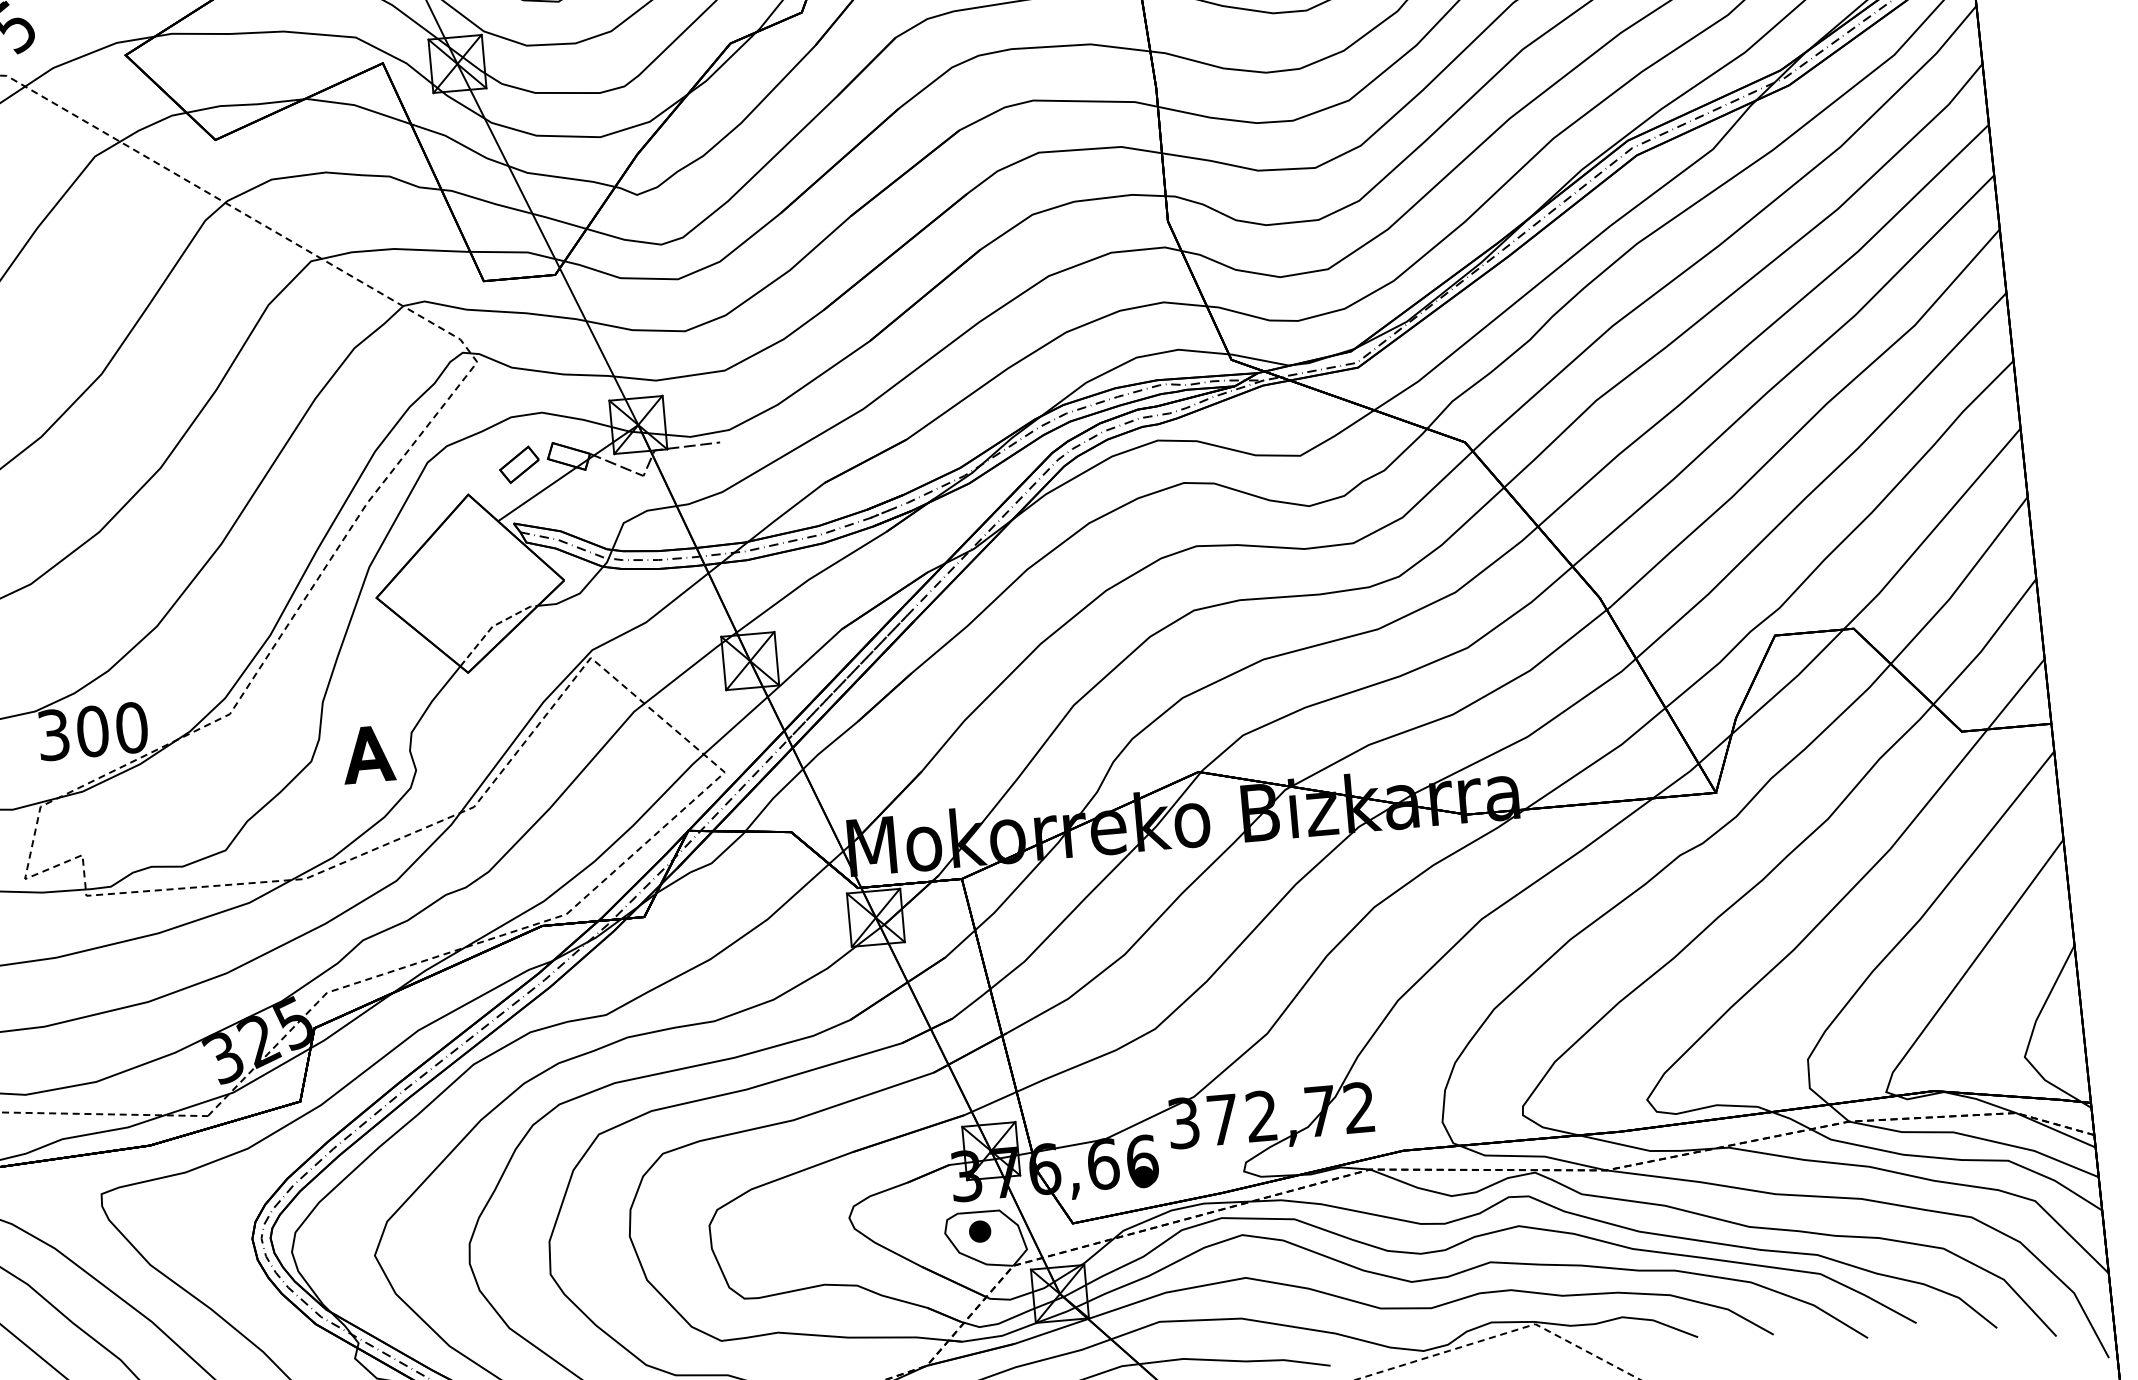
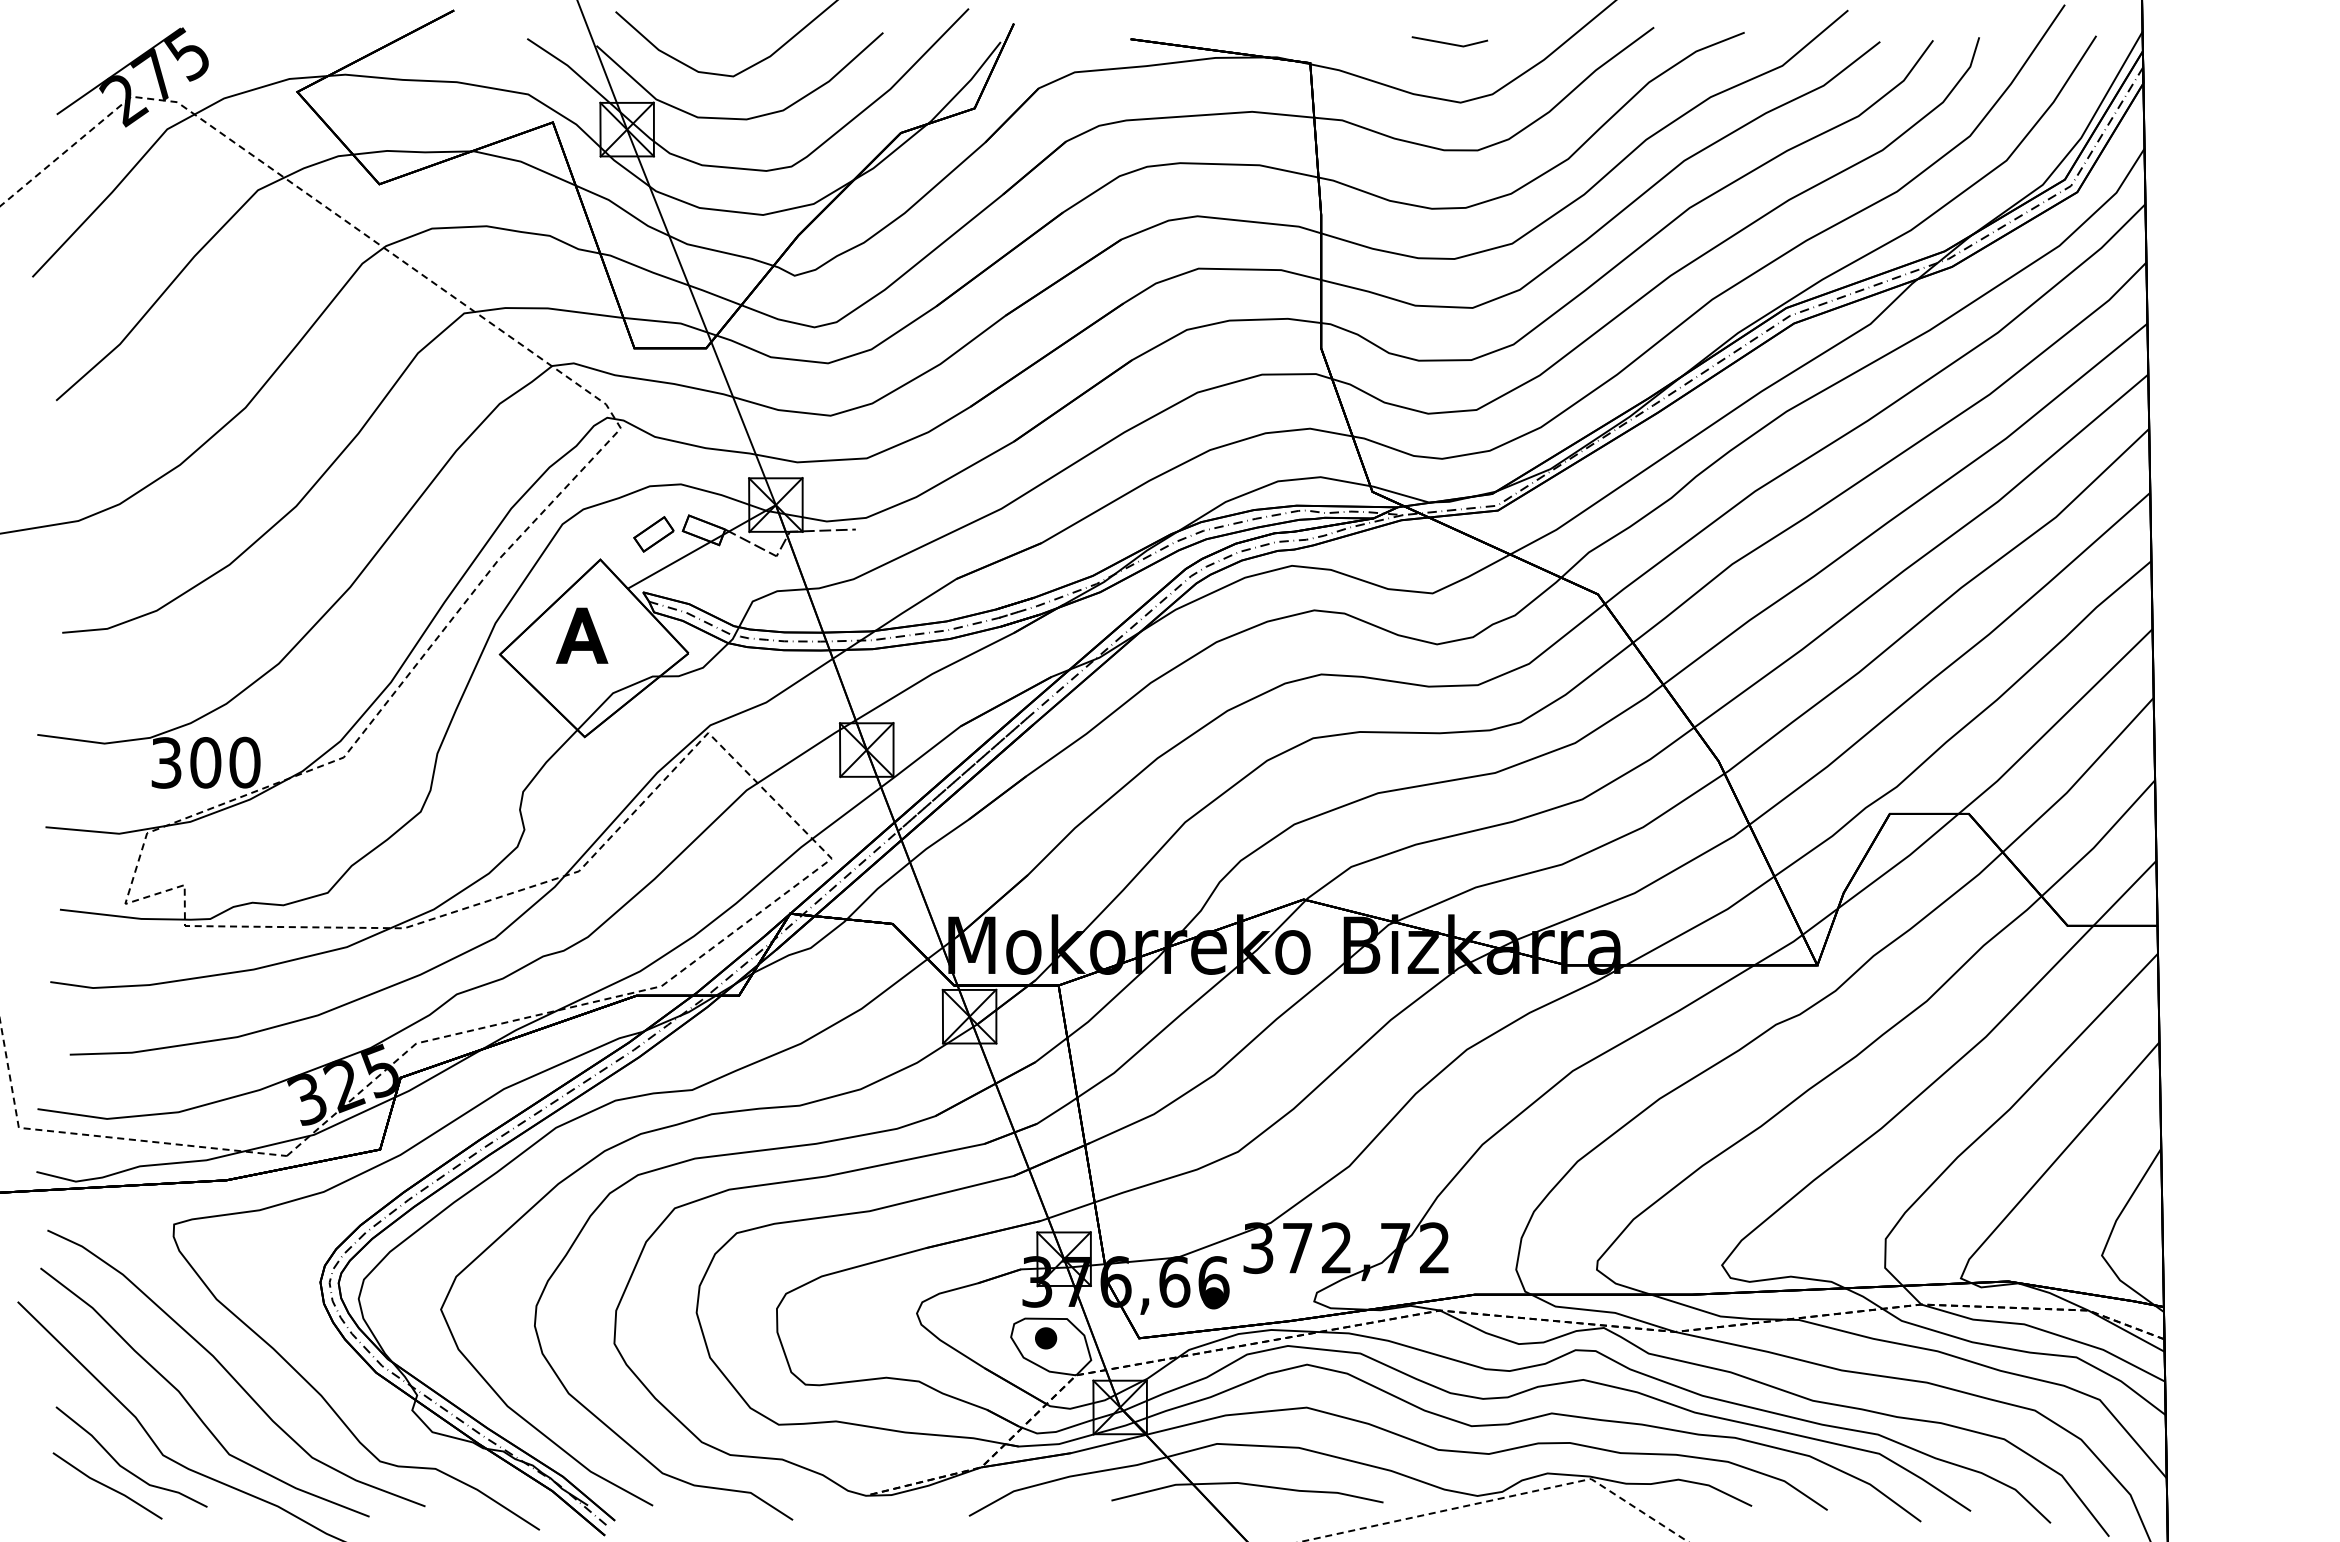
line: (493, 626) -> (613, 693), dashed -> solid
part: (368, 754) -> (582, 635), moved

